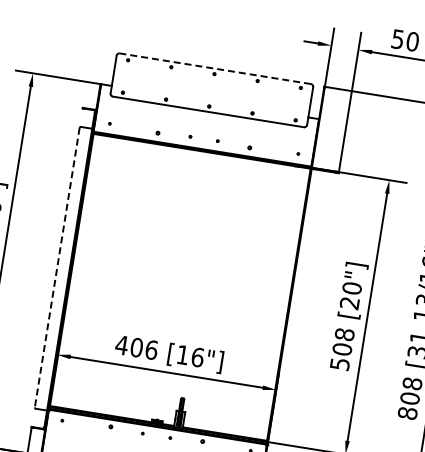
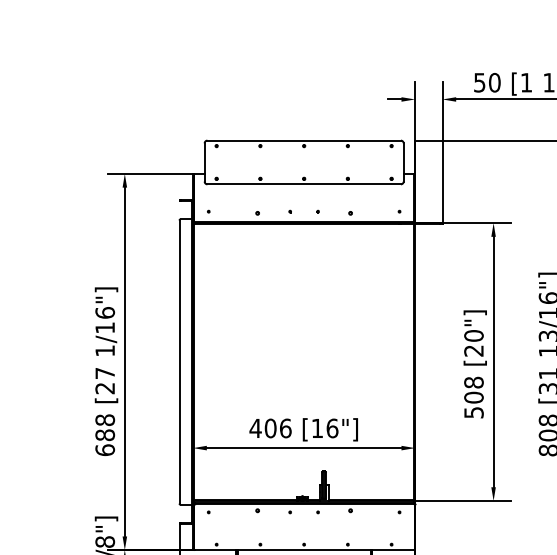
line: (215, 68) -> (304, 140), dashed -> solid
line: (57, 268) -> (179, 362), dashed -> solid

